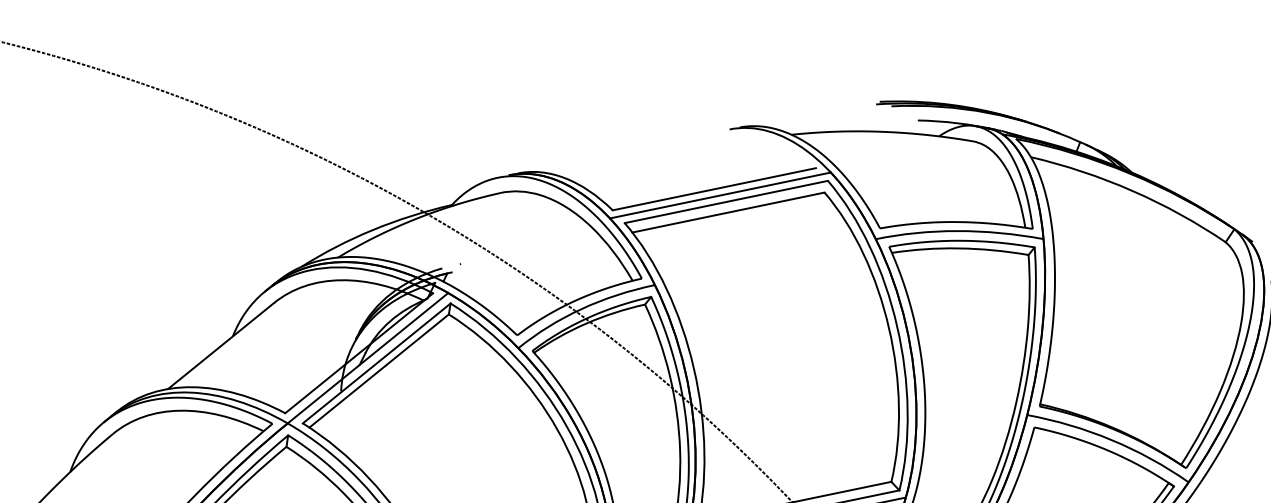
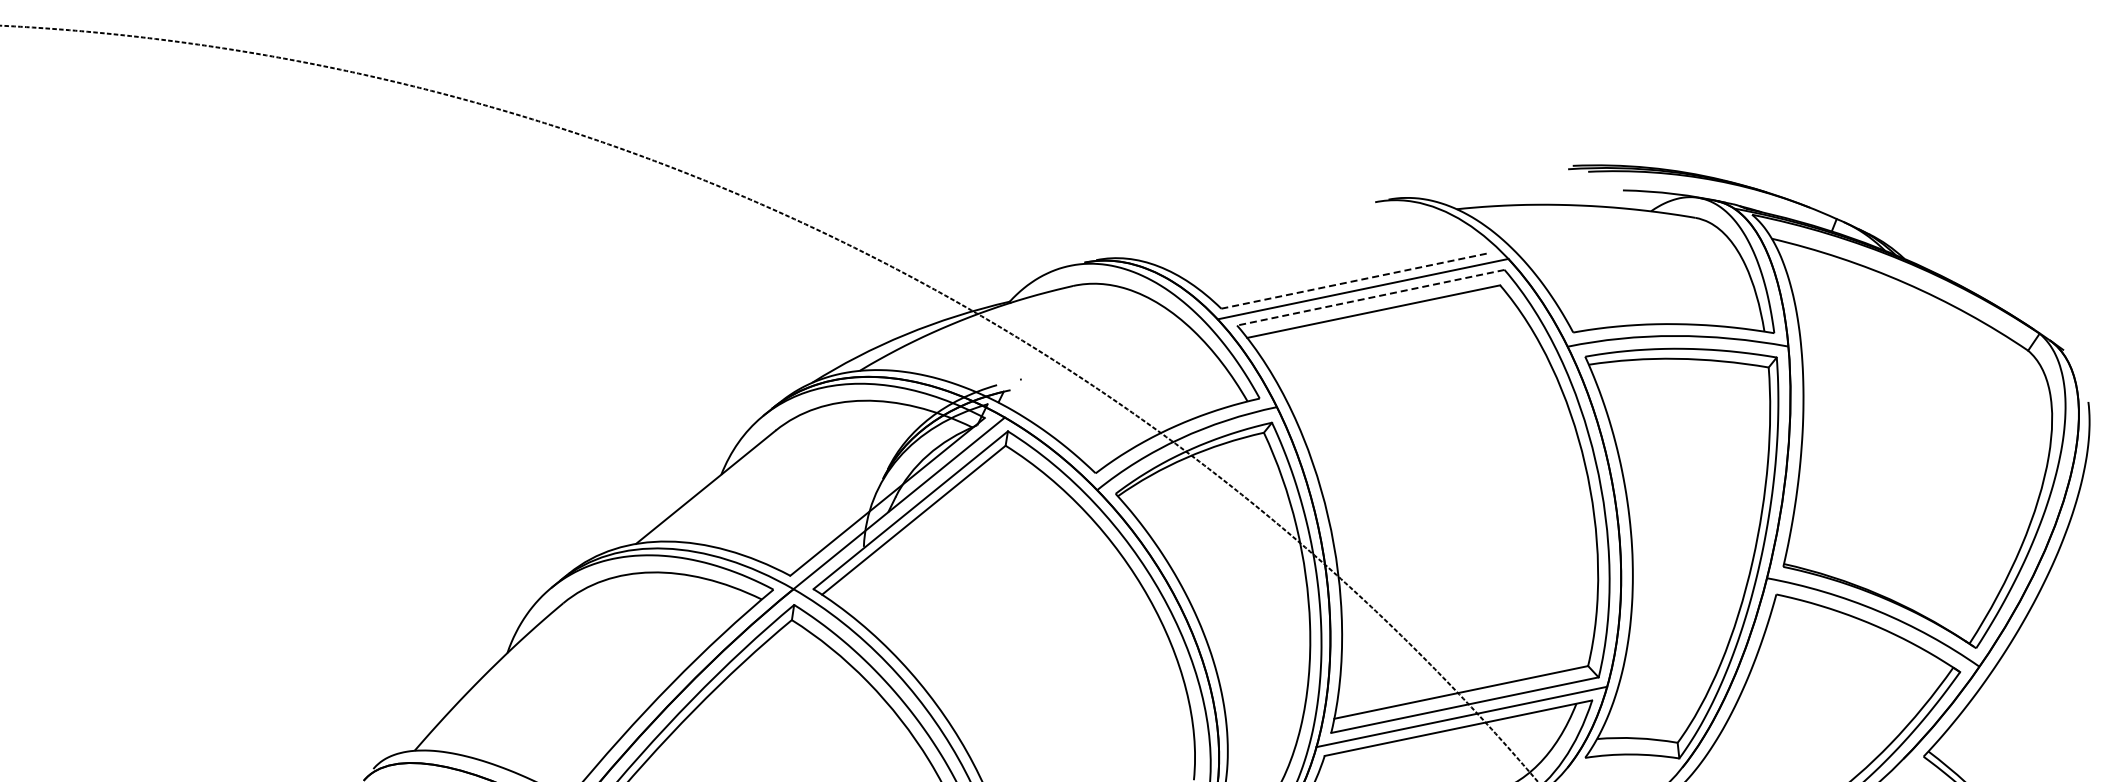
line: (714, 188) -> (1355, 280), solid -> dashed
line: (726, 201) -> (1370, 297), solid -> dashed

